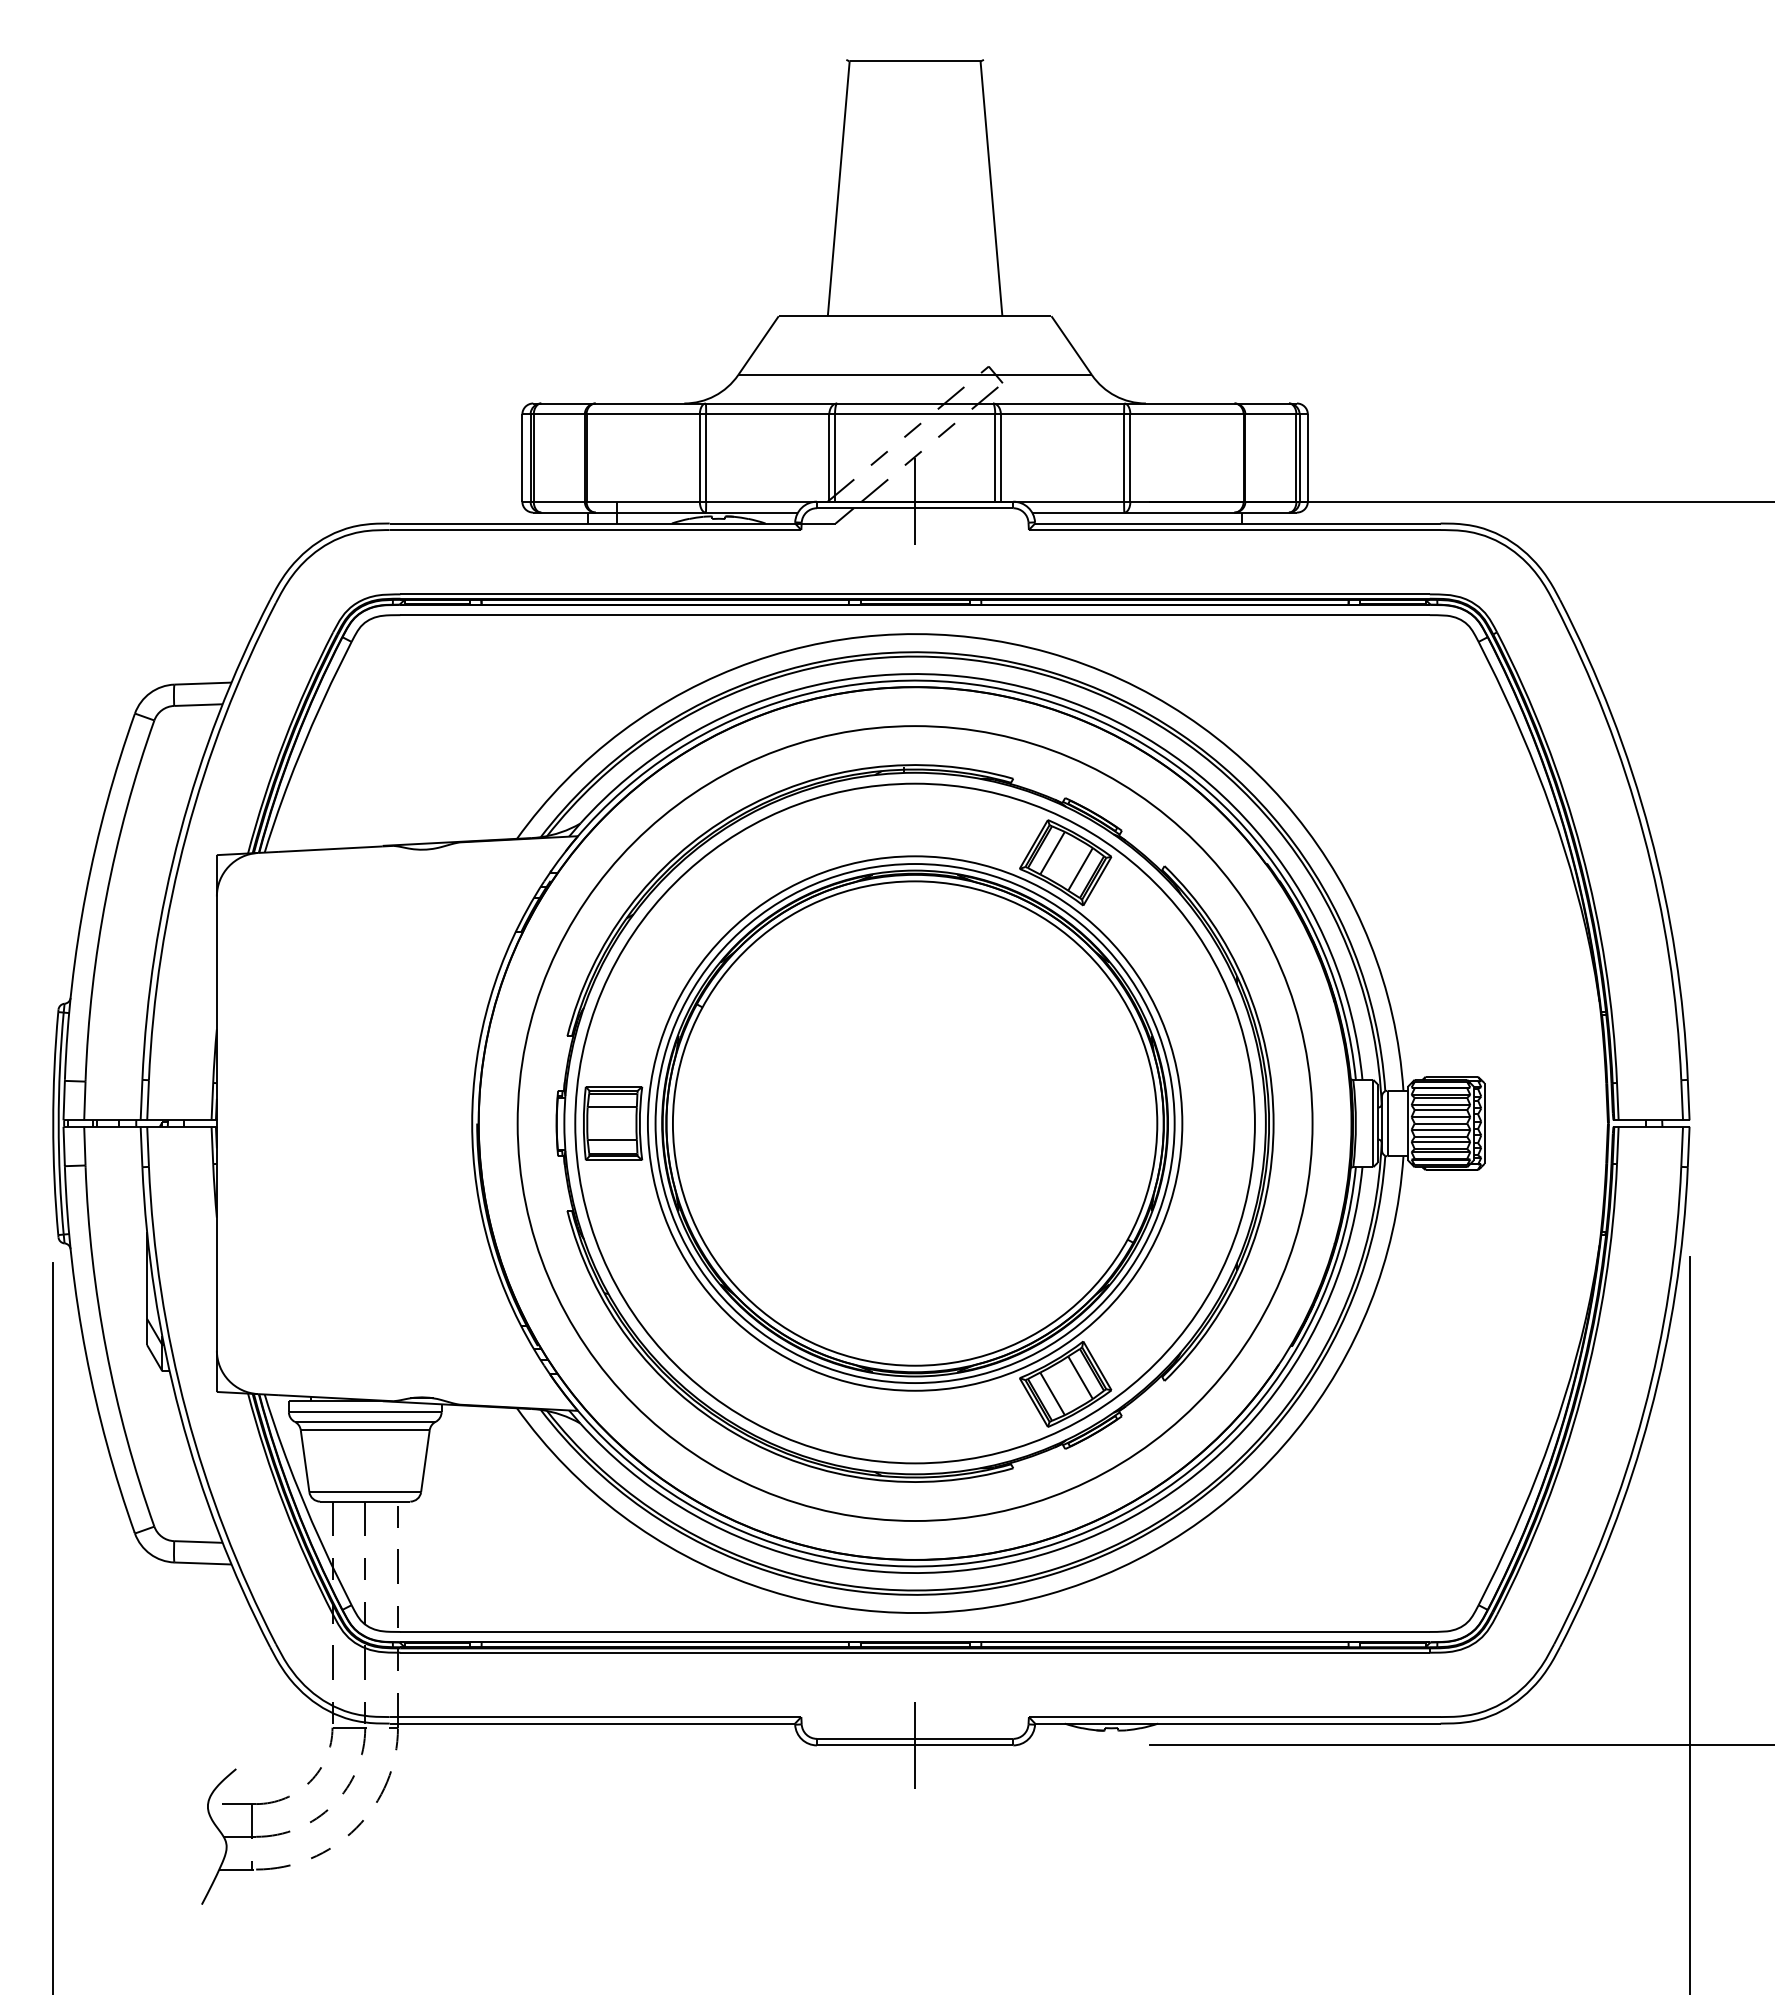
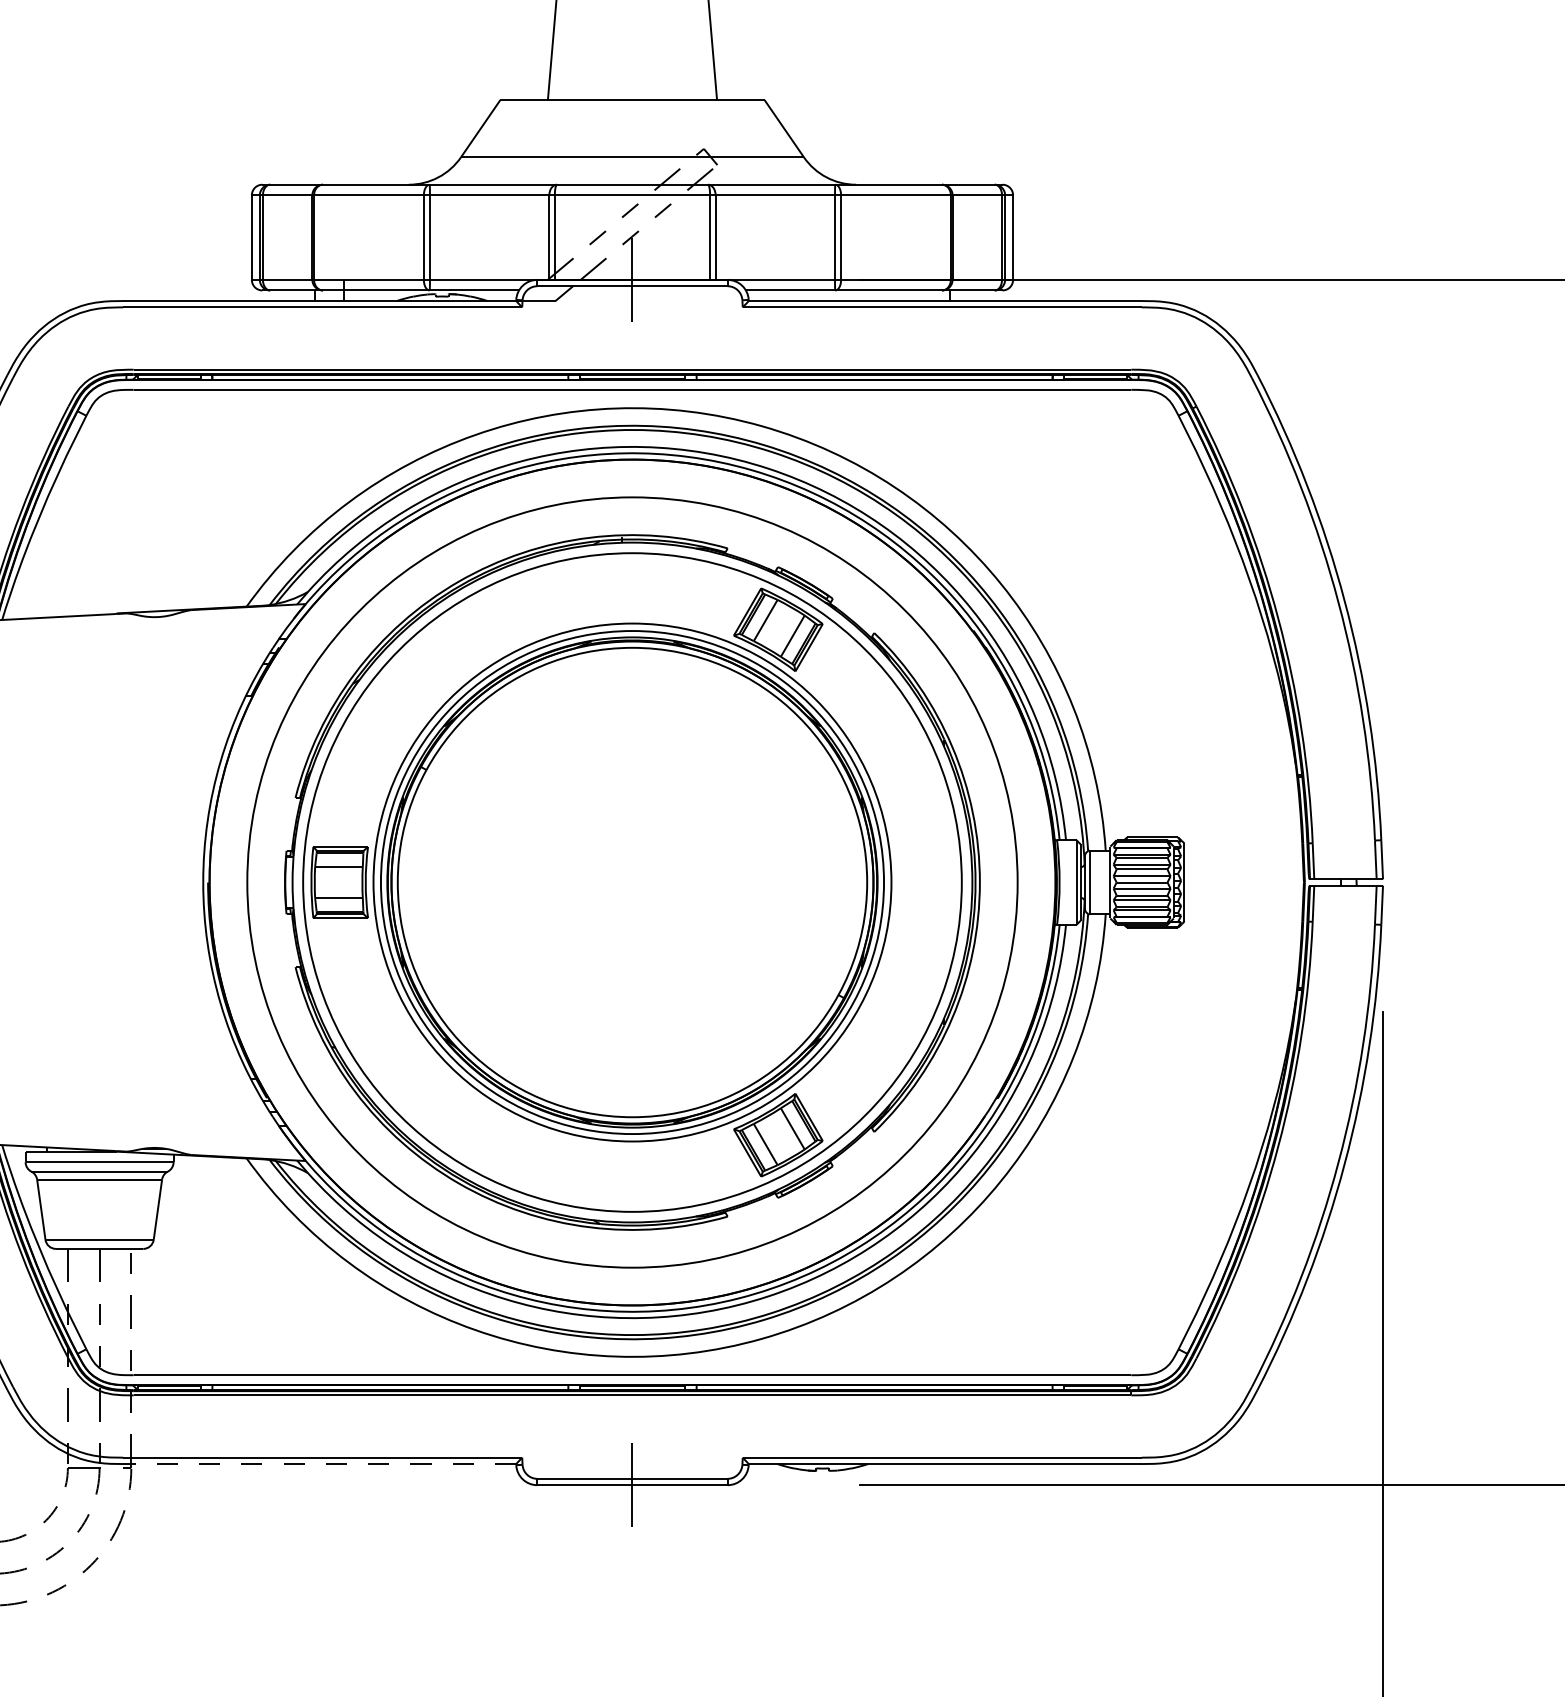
line: (592, 1723) -> (319, 1463), solid -> dashed

